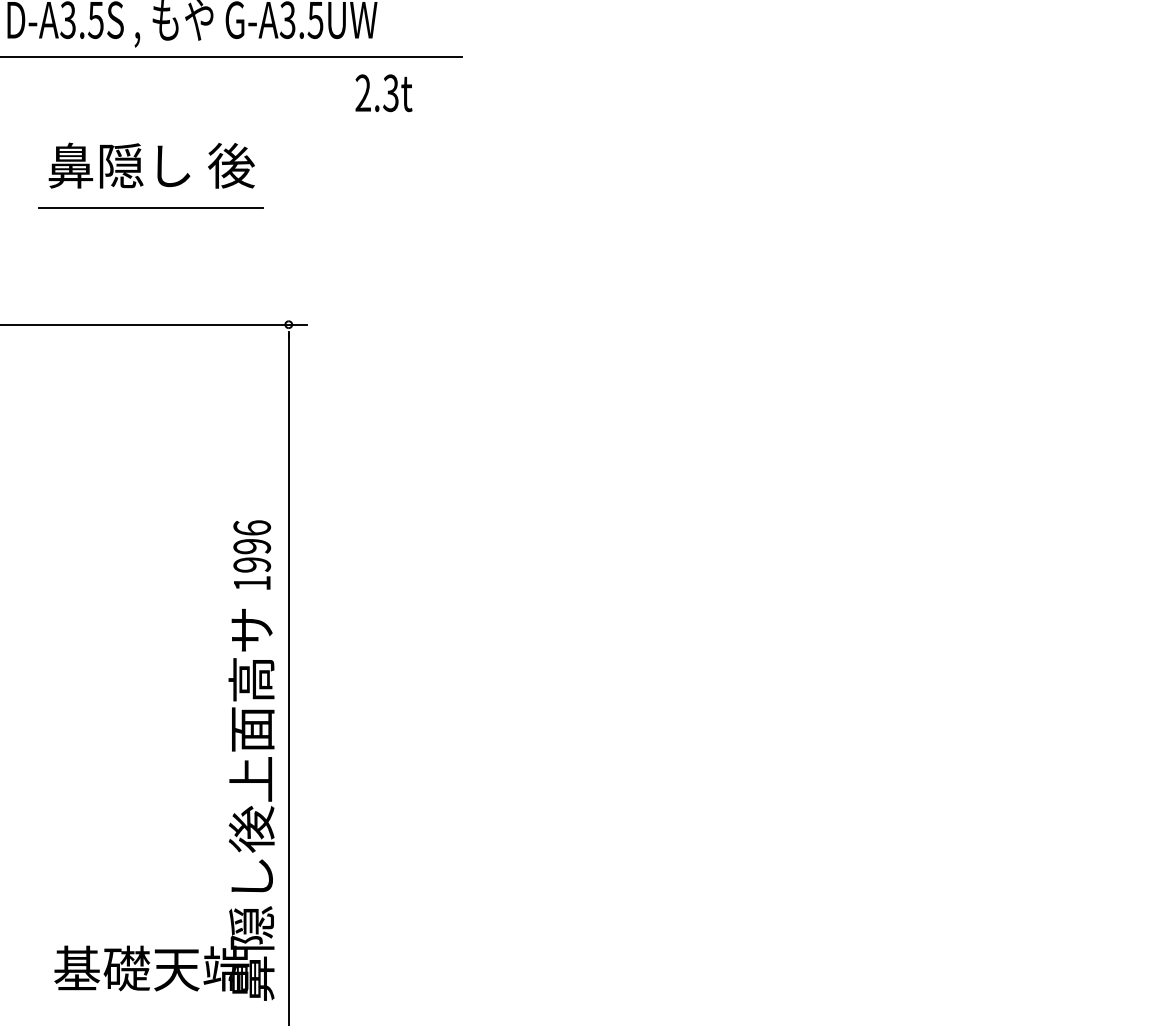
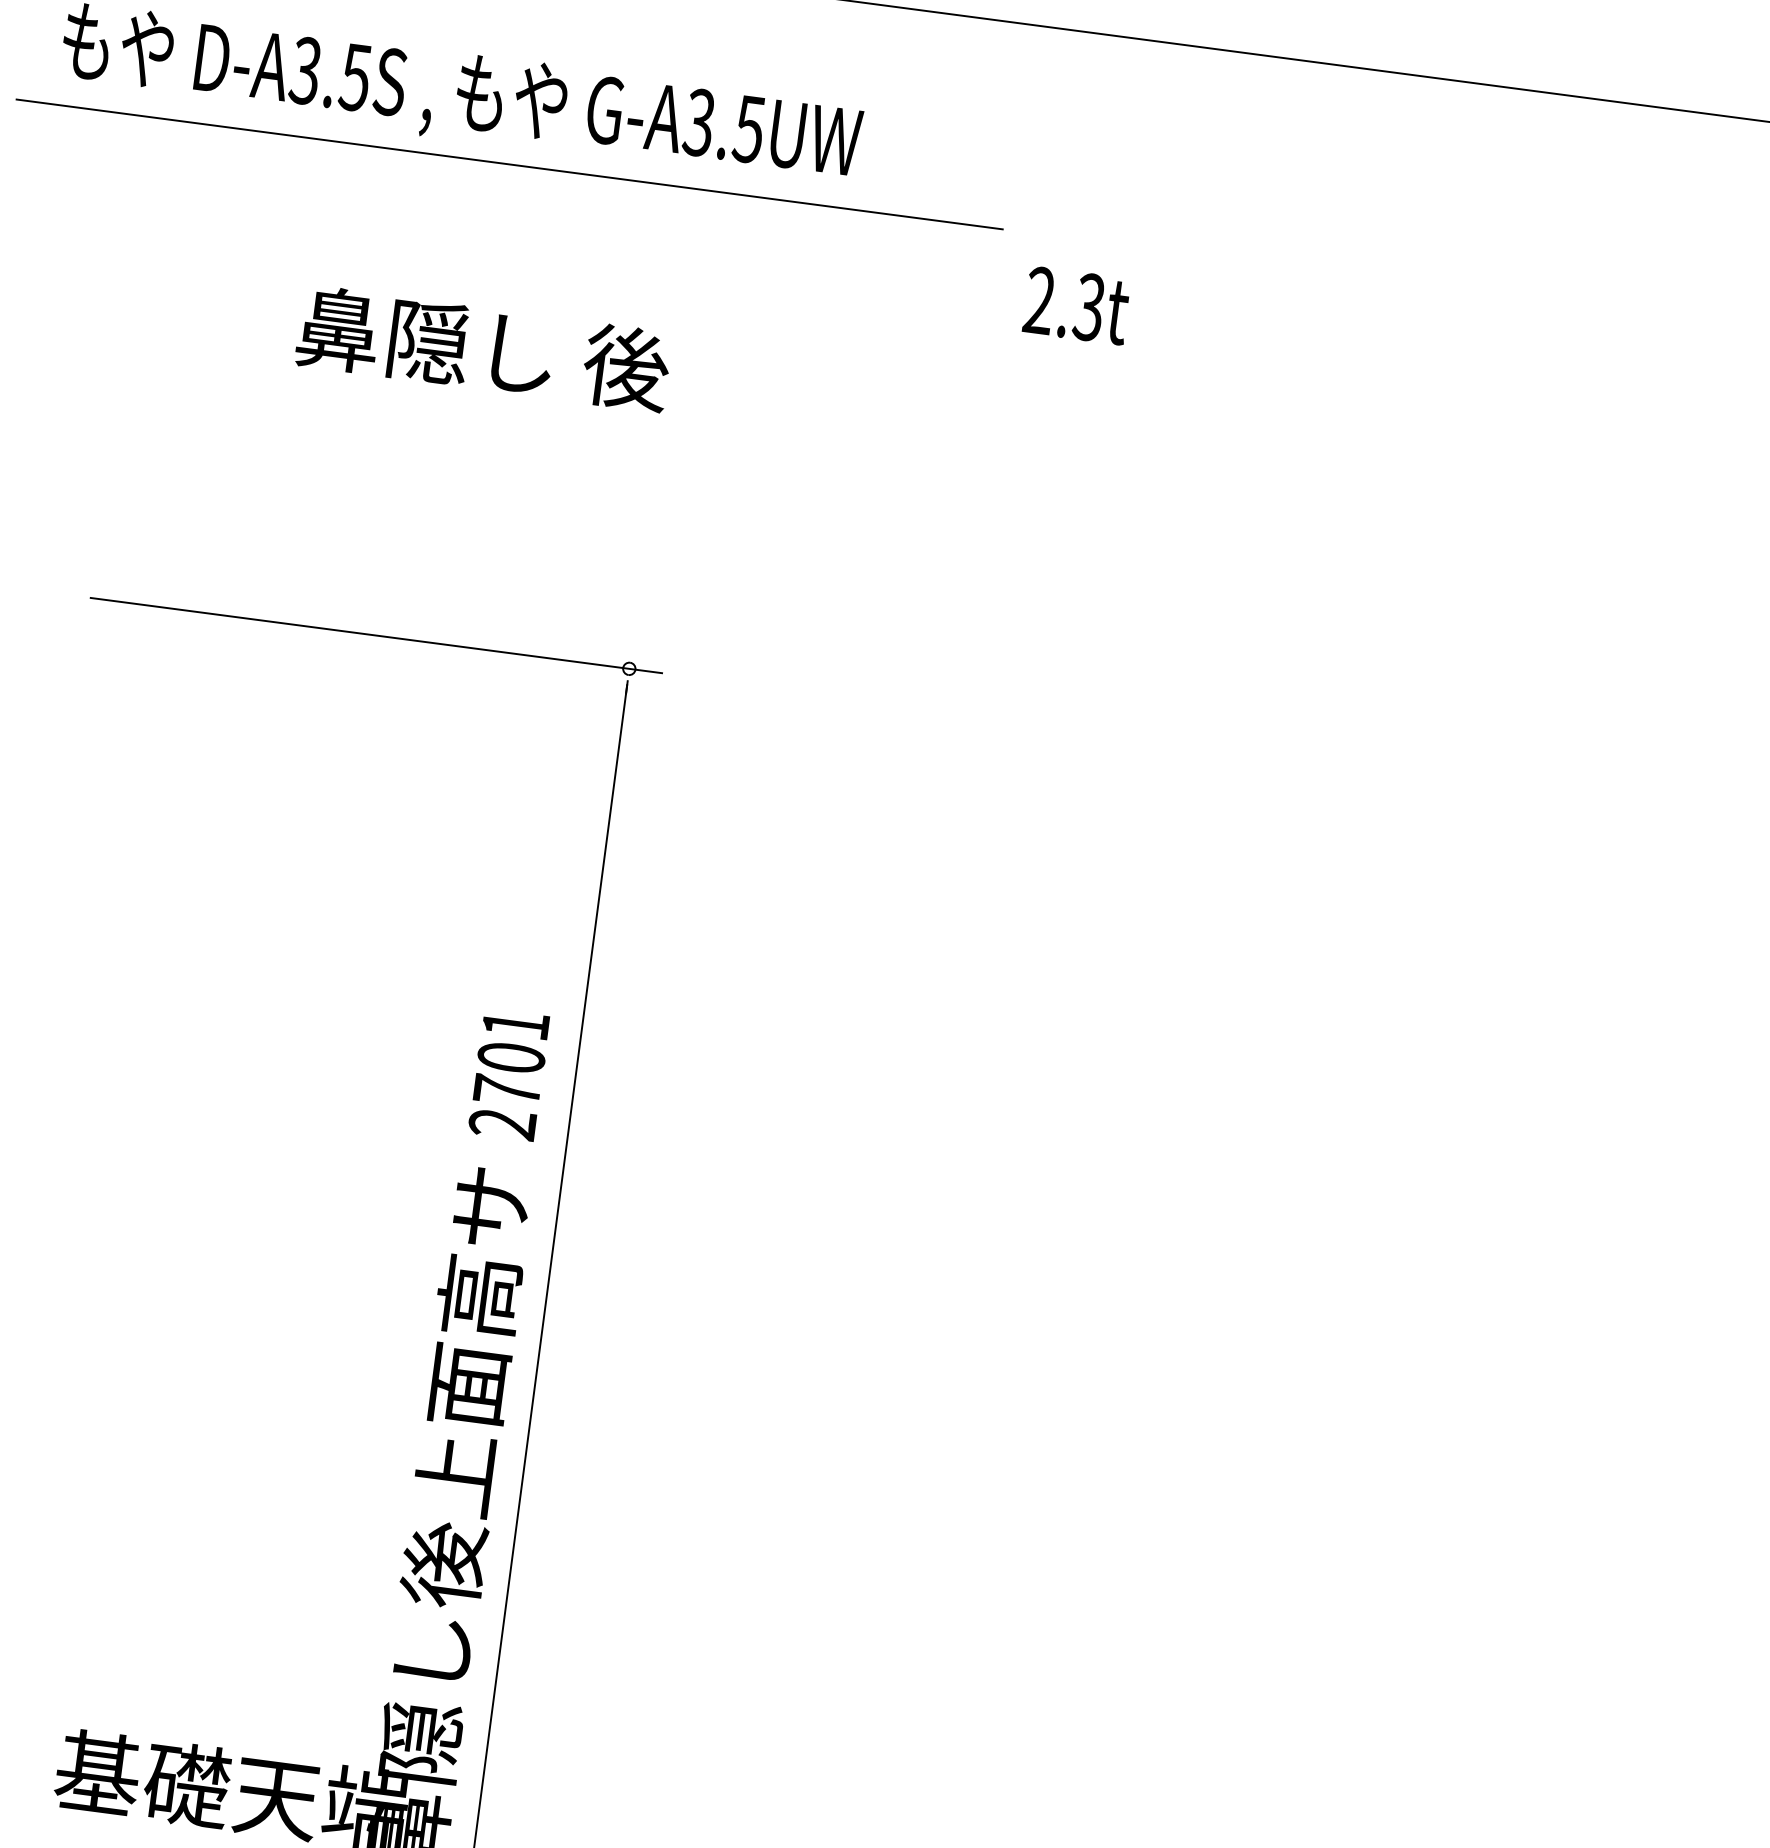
text: (383, 93) -> (1075, 306), moved
text: (151, 165) -> (483, 348), moved
line: (151, 207) -> (410, 426), removed
text: (252, 555) -> (509, 1074), 1996 -> 2701

